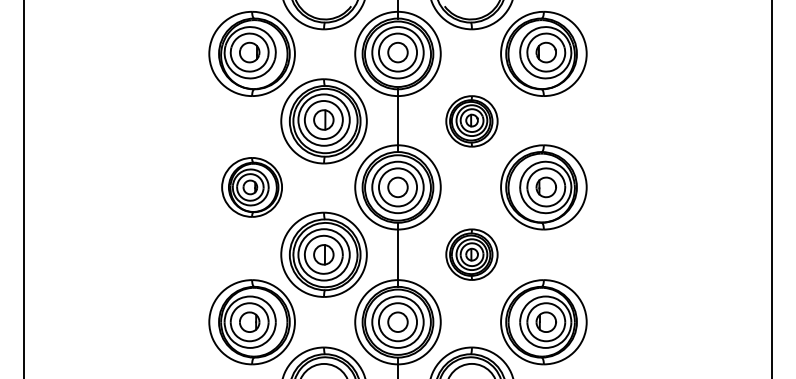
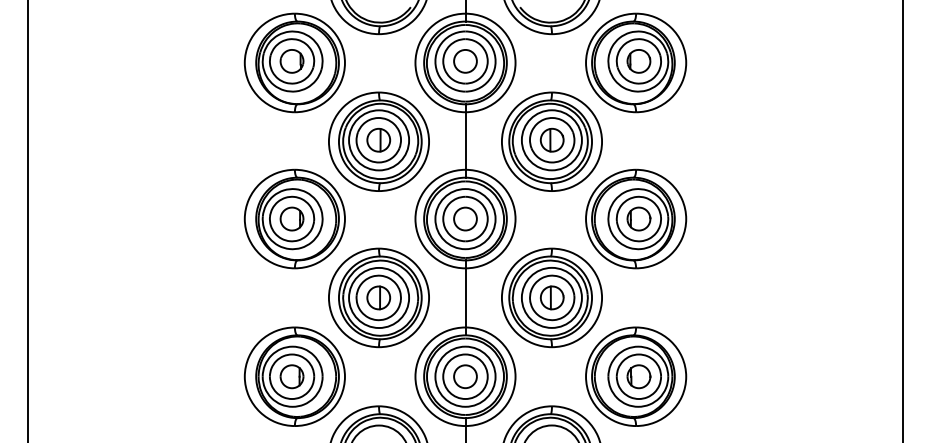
part: (471, 121) -> (551, 141), size x1.67
part: (251, 187) -> (294, 219), size x1.43
part: (471, 254) -> (551, 297), size x1.67

